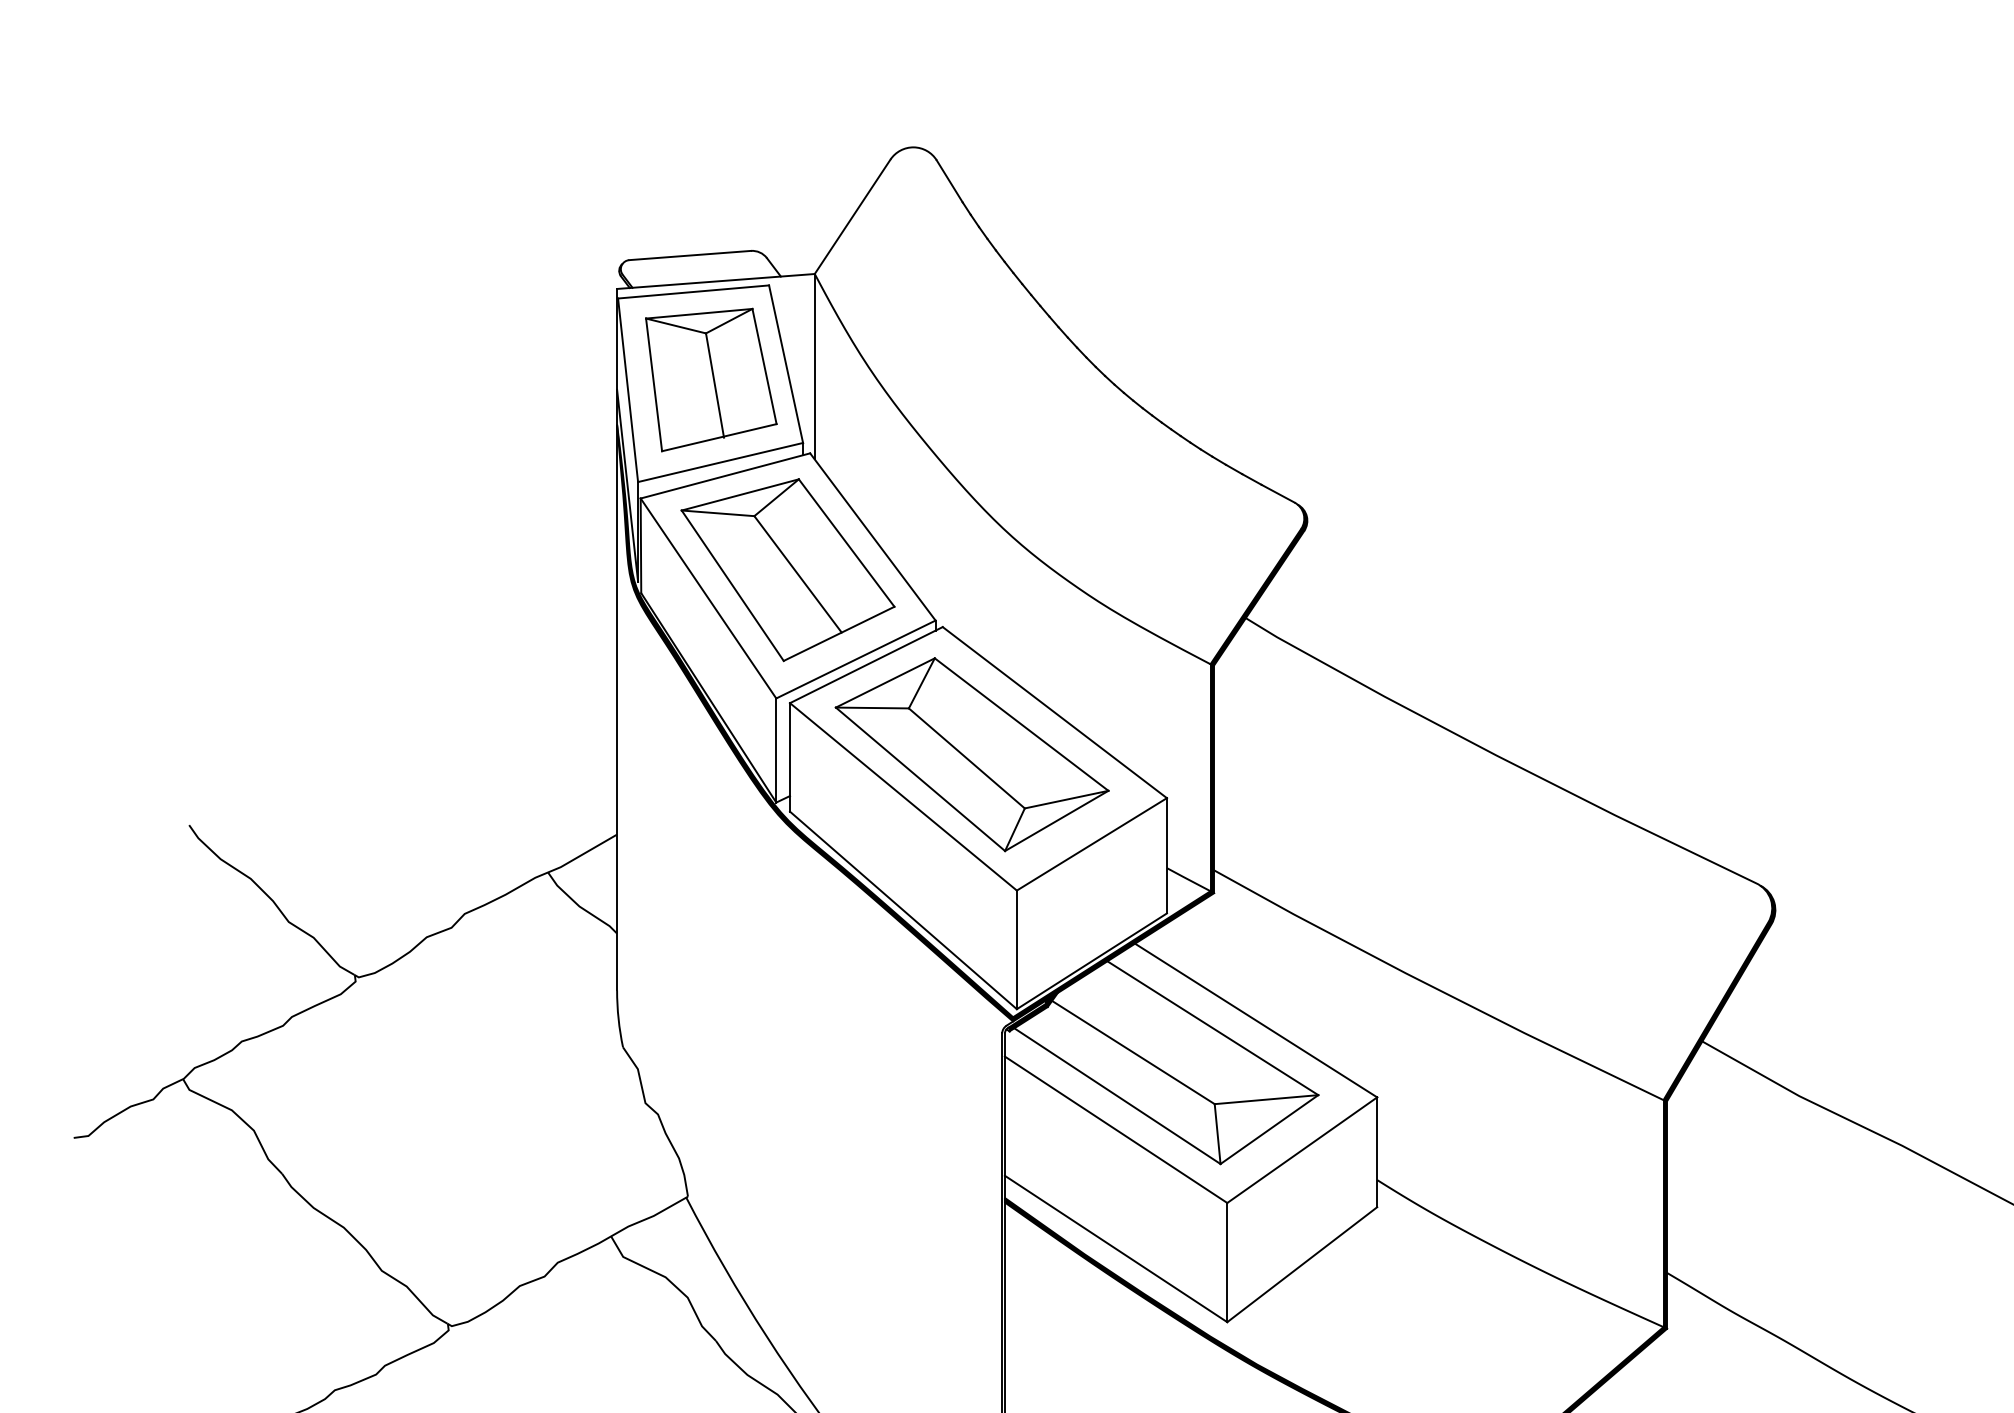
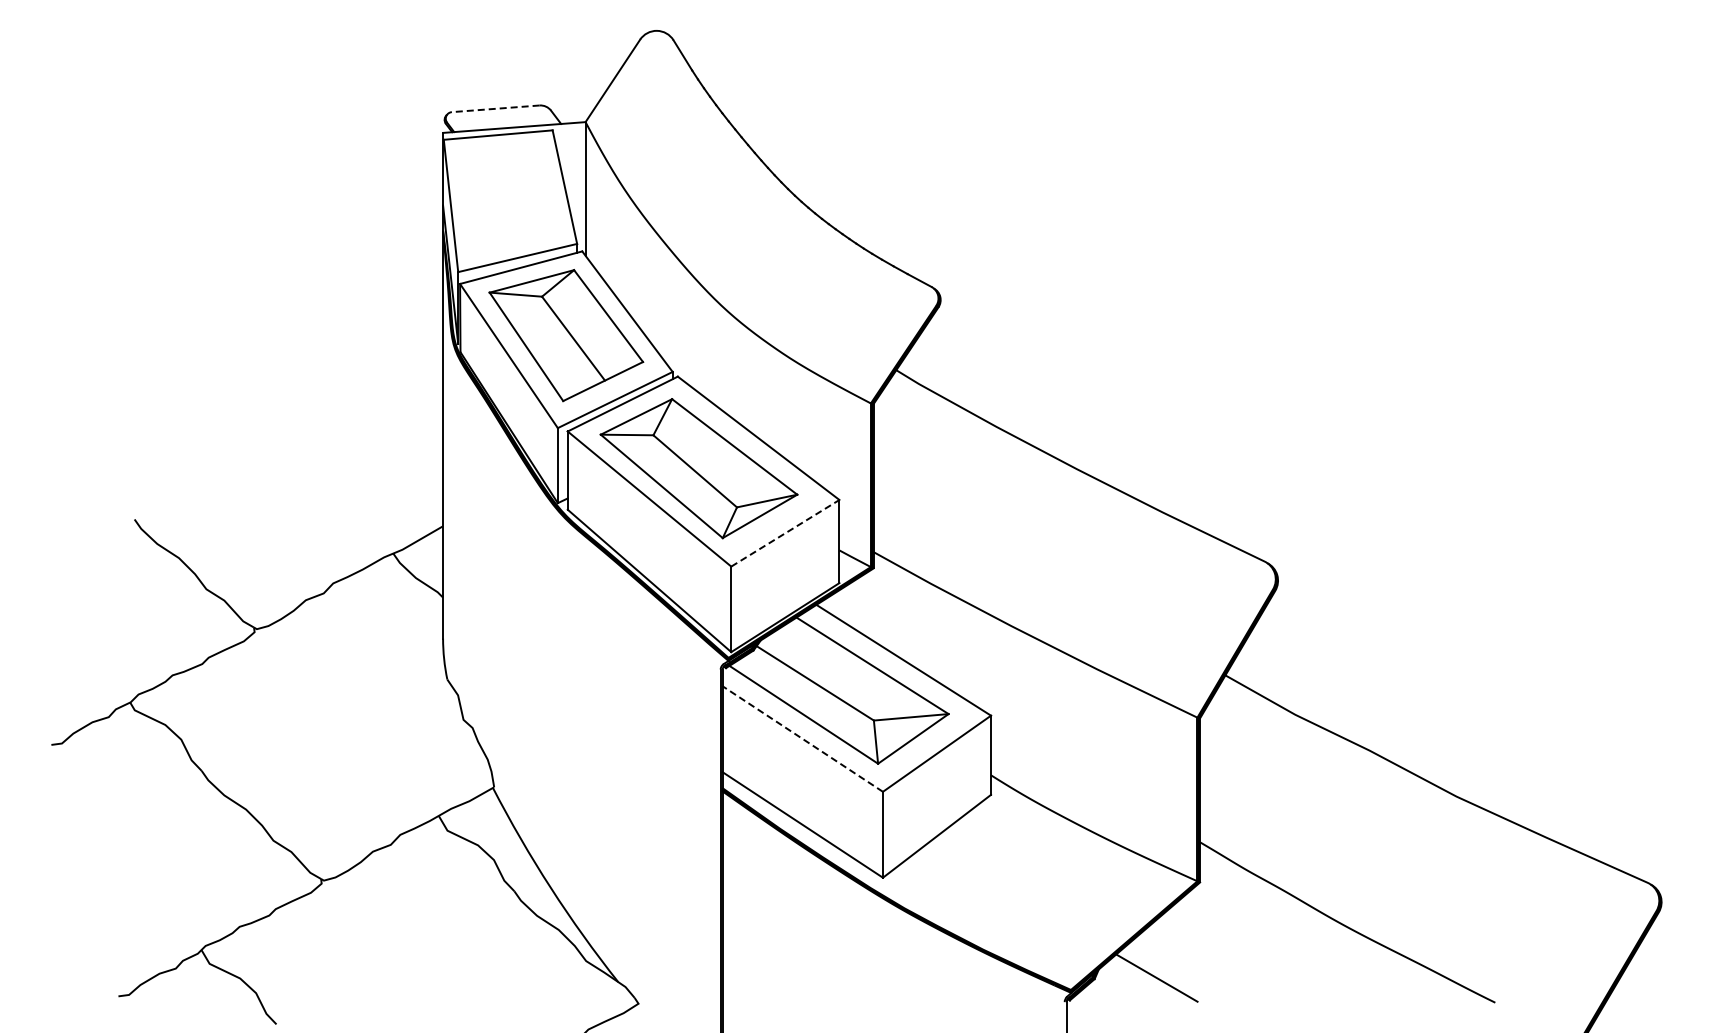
line: (689, 255) -> (495, 108), solid -> dashed
part: (711, 379) -> (511, 198), removed
line: (1092, 844) -> (785, 533), solid -> dashed
line: (1115, 1130) -> (802, 739), solid -> dashed

